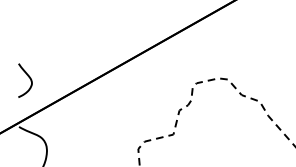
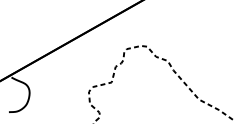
curve: (28, 77) -> (17, 45), removed

